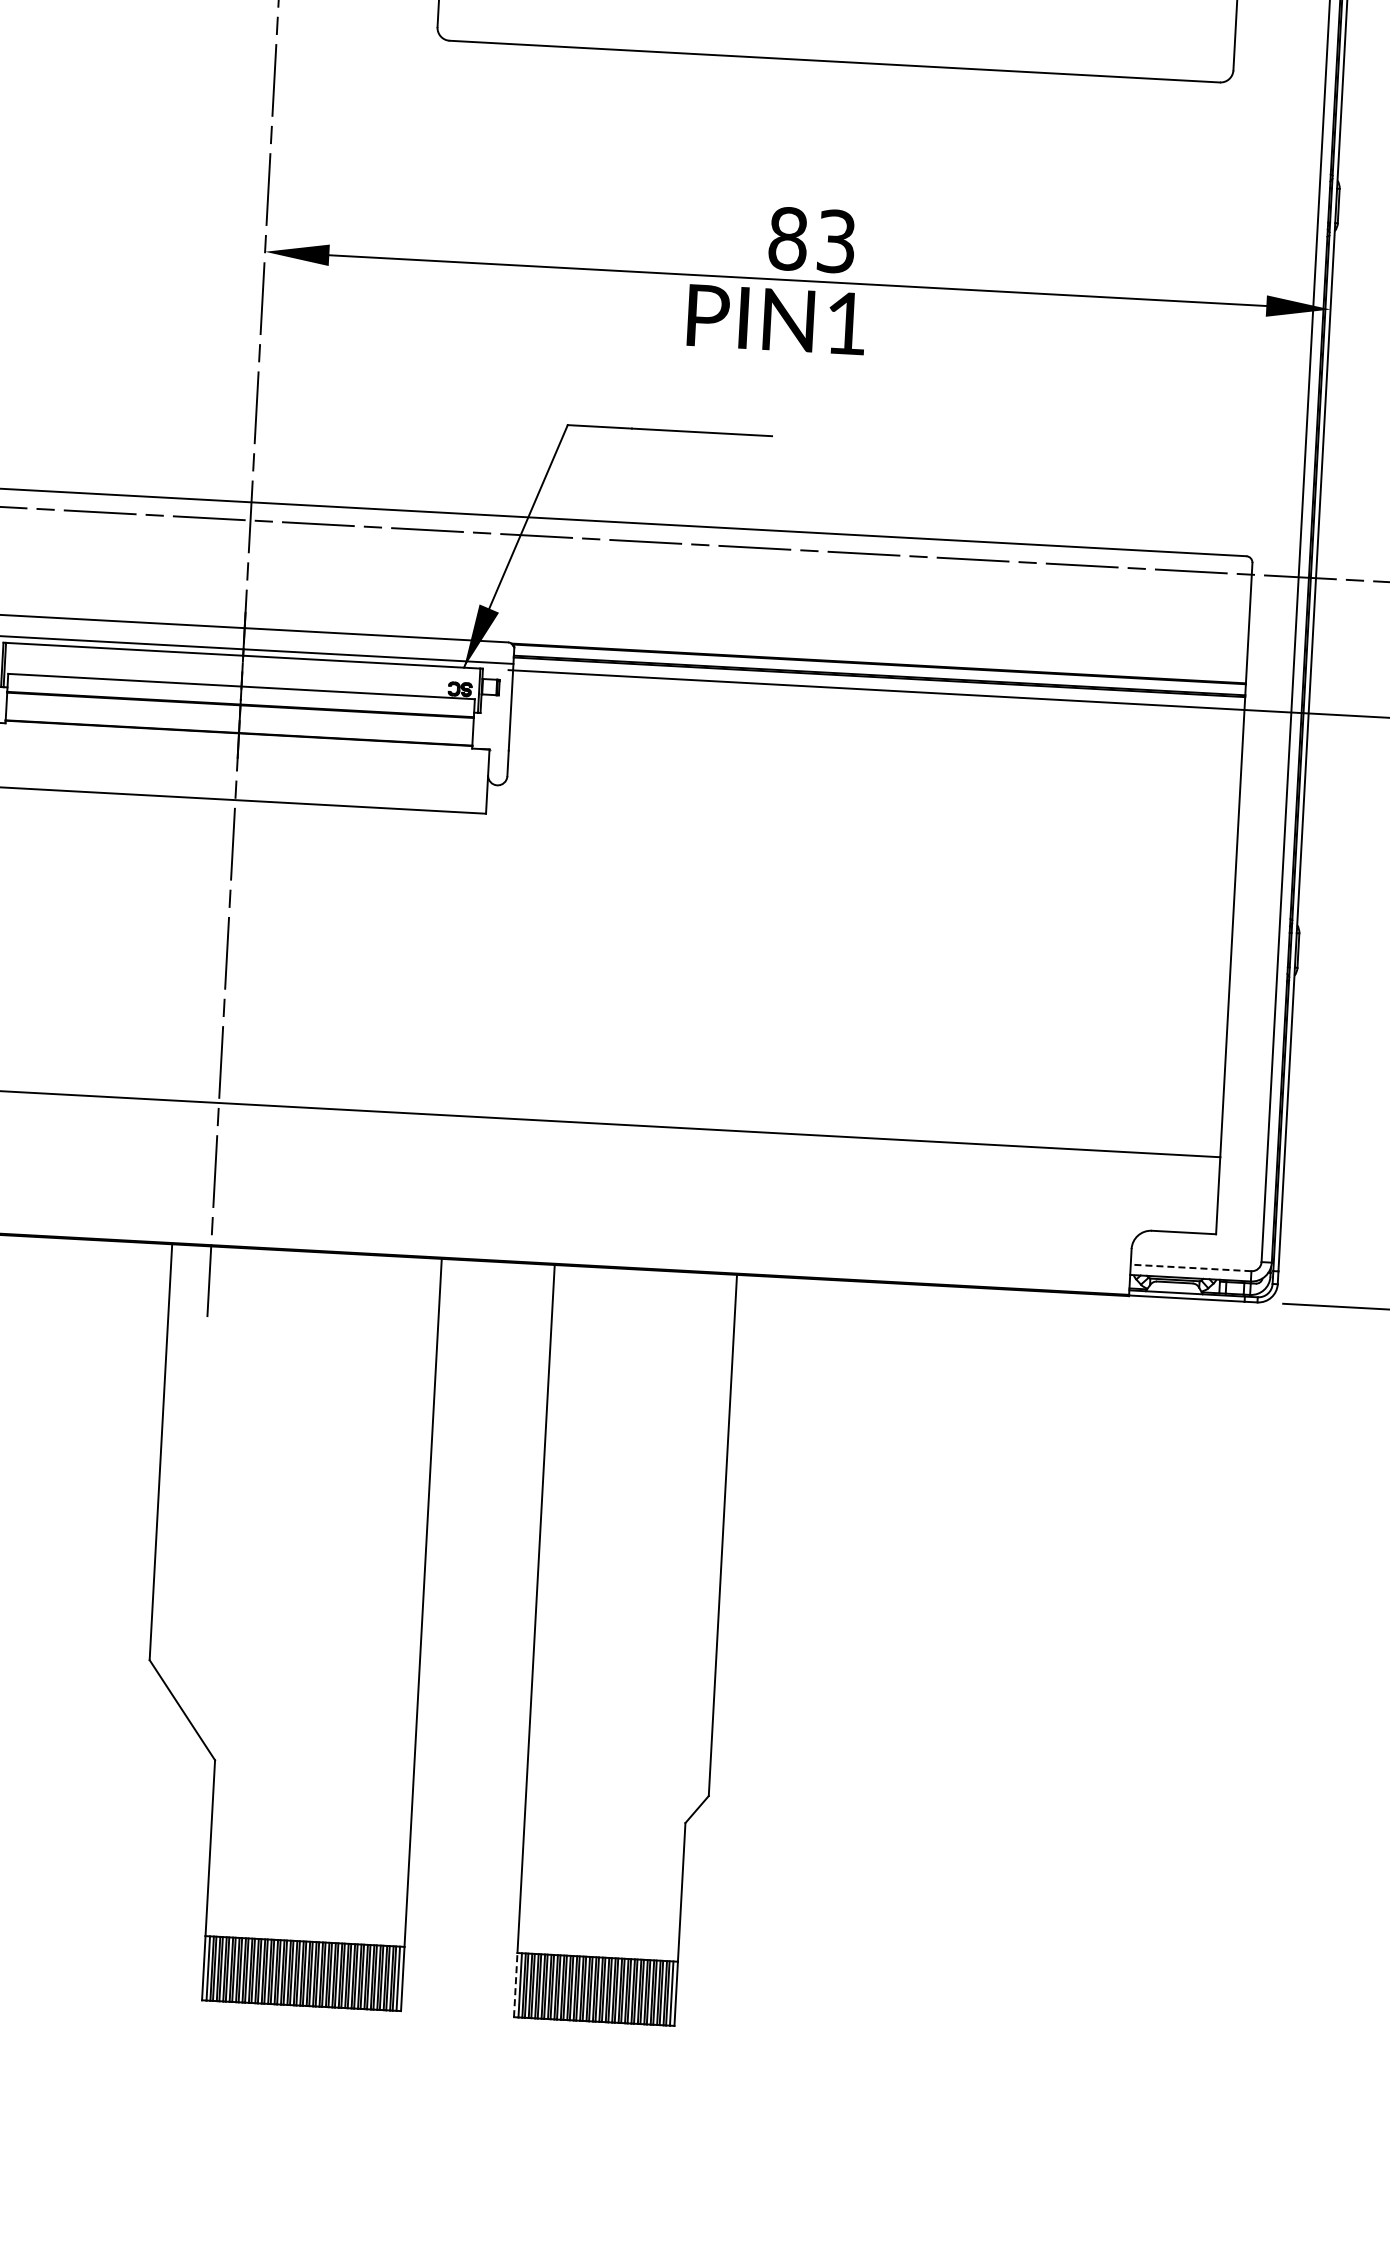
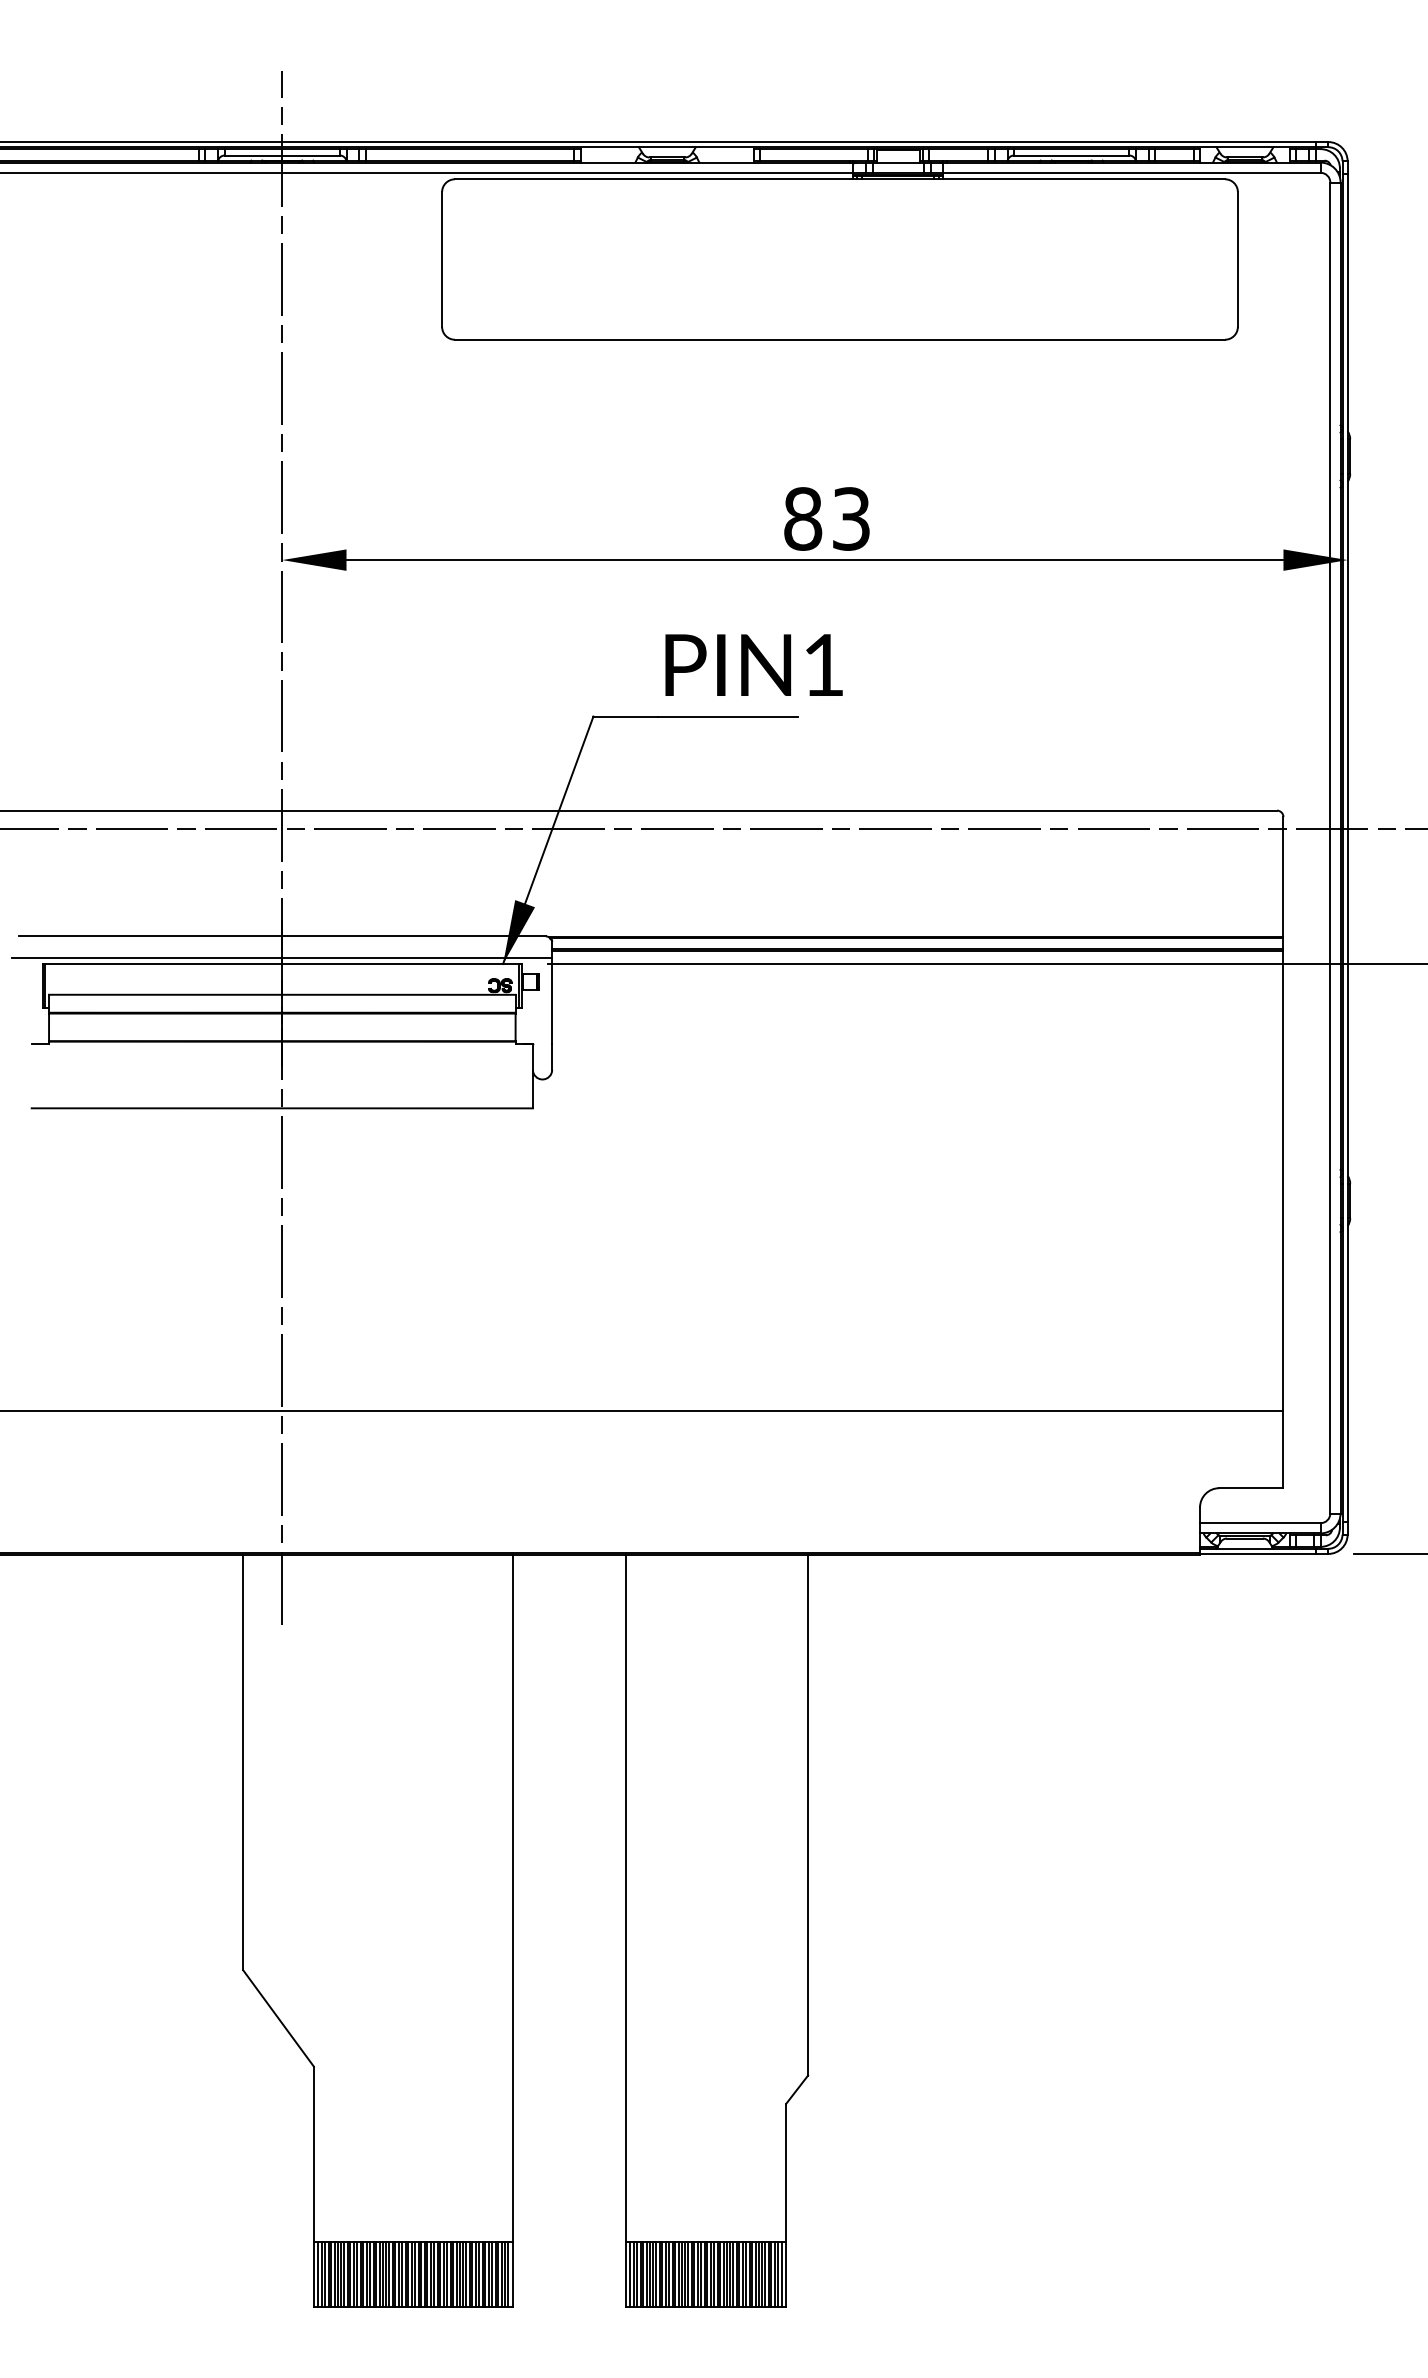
text: (776, 319) -> (753, 664), moved
line: (1190, 1268) -> (1259, 1523), dashed -> solid
line: (515, 1985) -> (625, 2274), dashed -> solid

